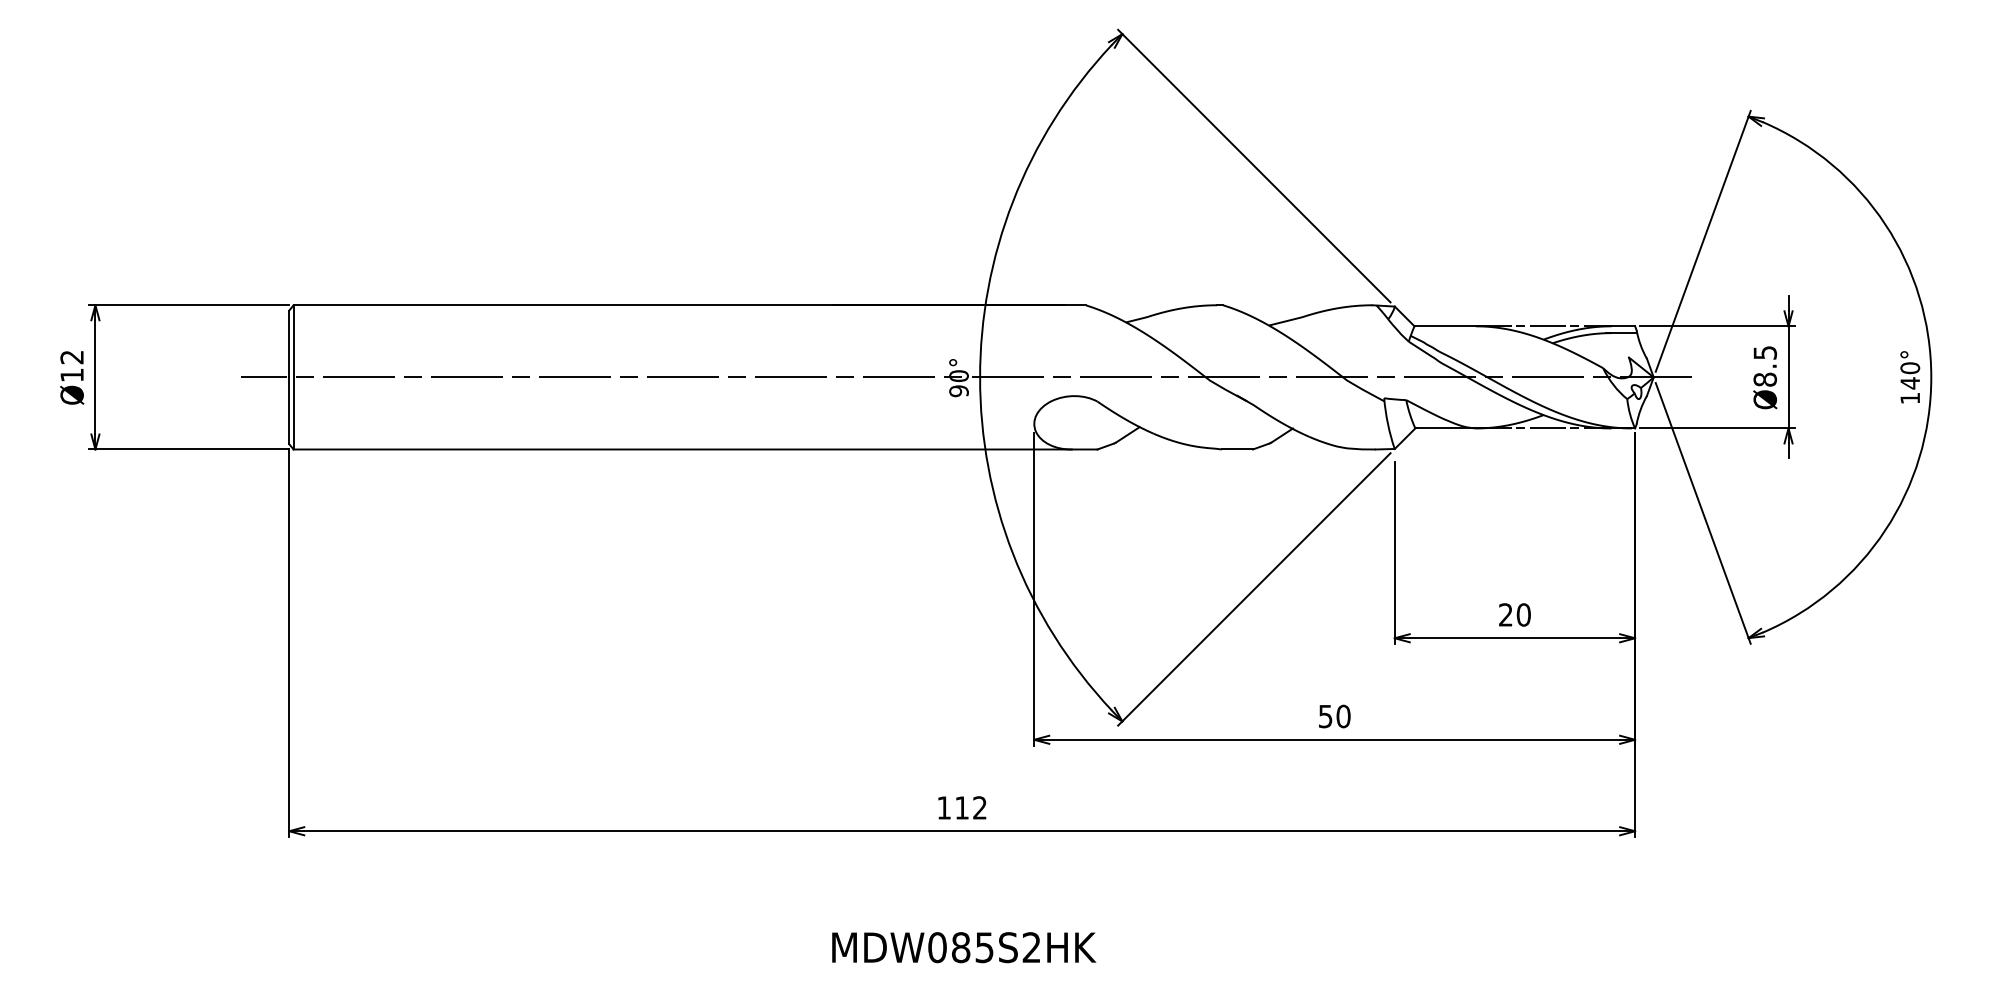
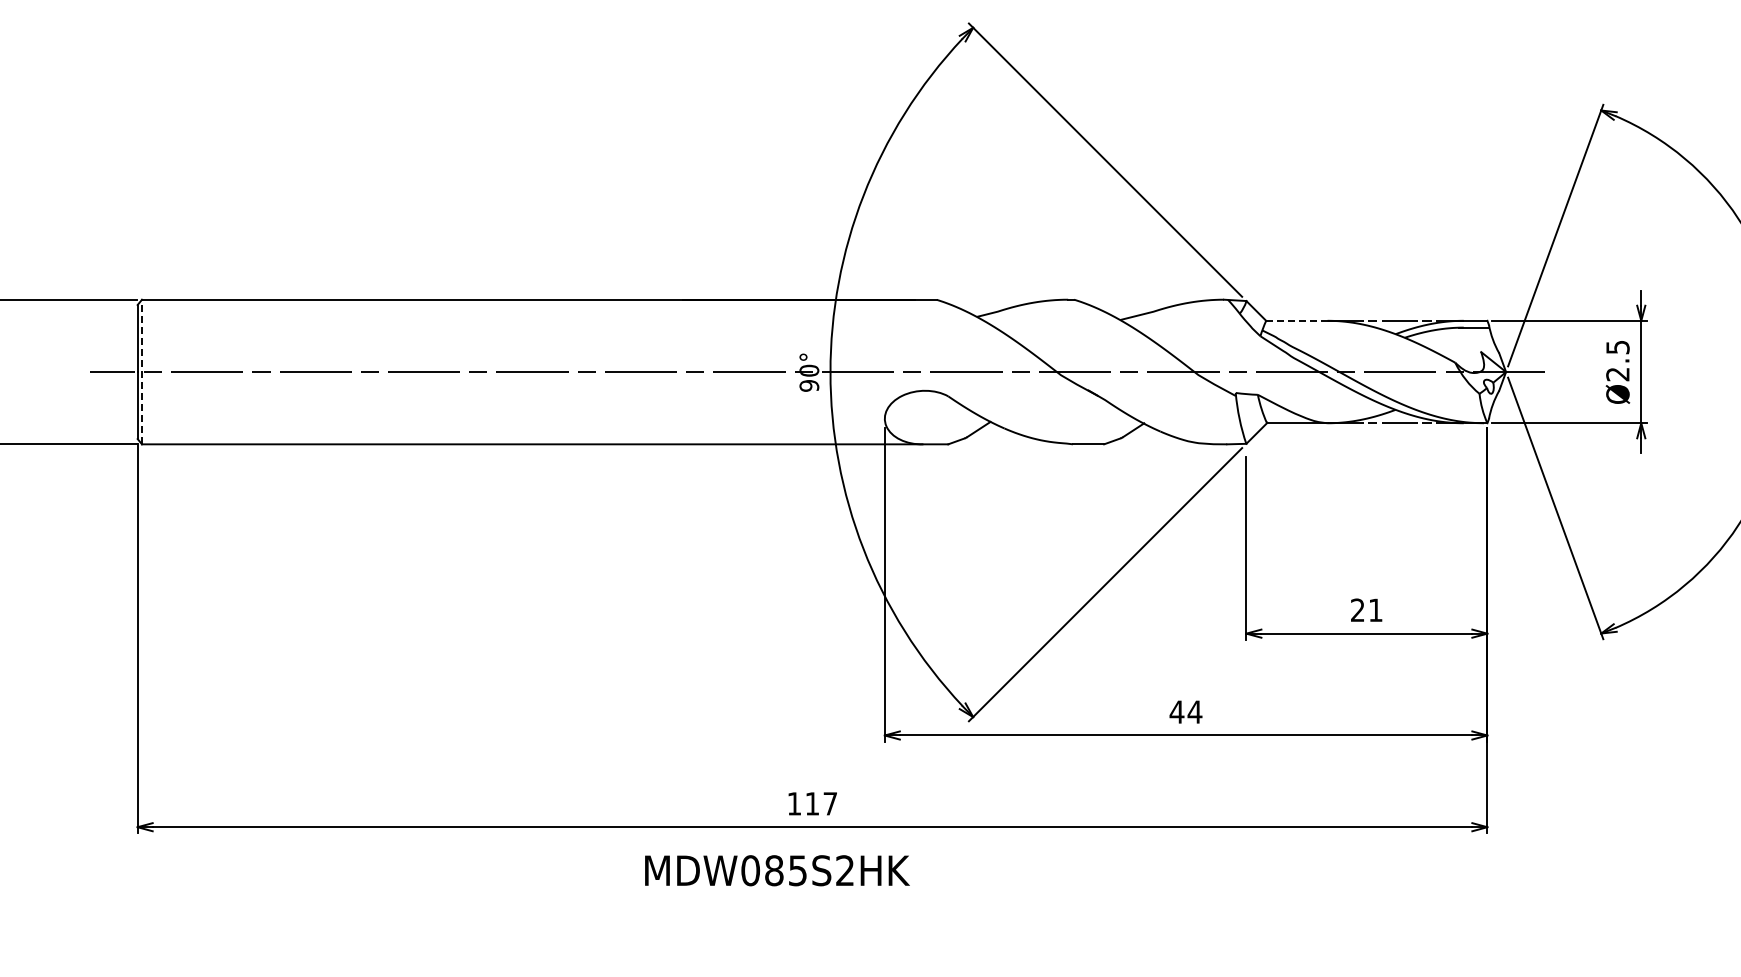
line: (1445, 326) -> (1297, 320), solid -> dashed
line: (293, 376) -> (141, 371), solid -> dashed
text: (1765, 379) -> (1618, 374), Ø8.5 -> Ø2.5
text: (1523, 614) -> (1375, 609), 20 -> 21
text: (1334, 716) -> (1185, 712), 50 -> 44
text: (979, 807) -> (829, 803), 112 -> 117
text: (964, 947) -> (777, 870), moved

